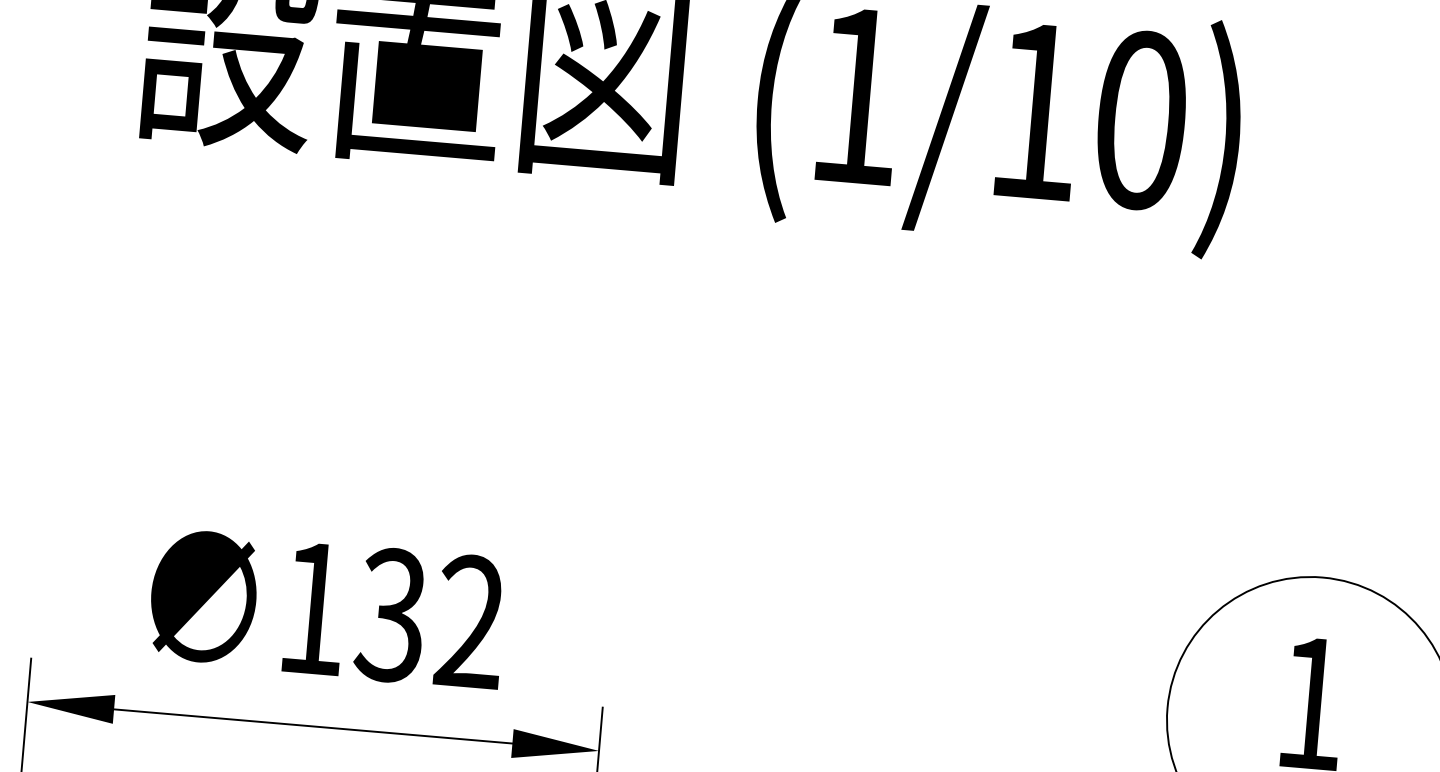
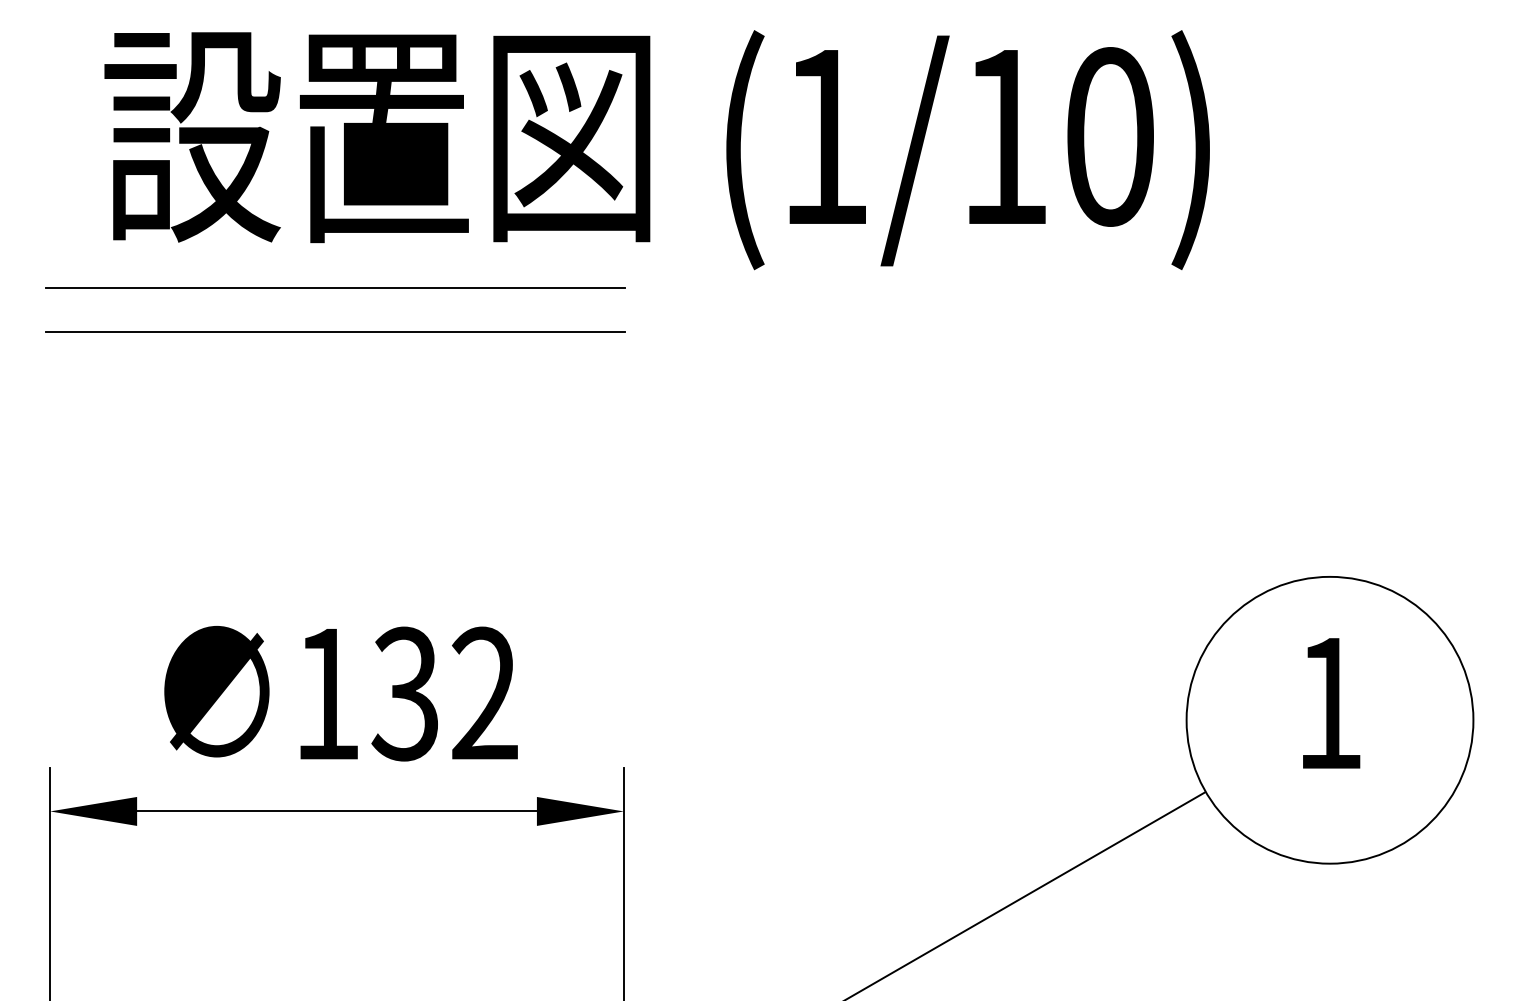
line: (355, 205) -> (334, 288), added
line: (351, 248) -> (334, 331), added

